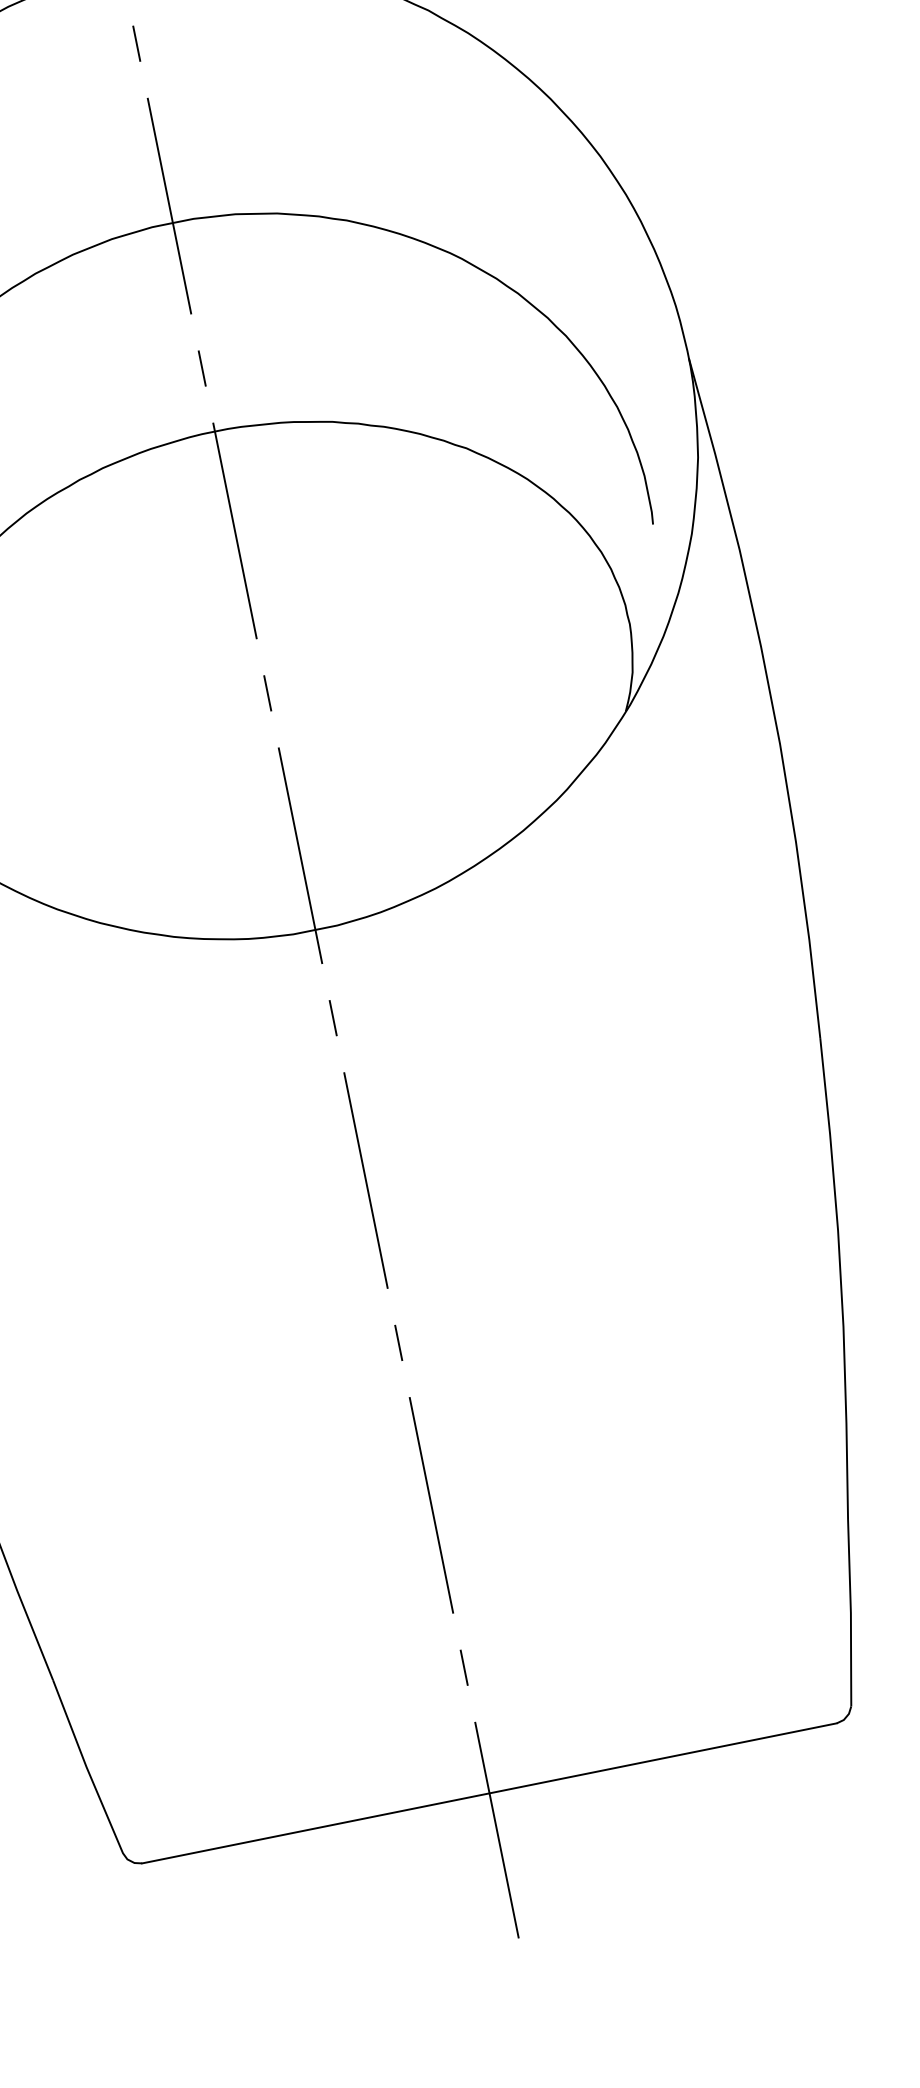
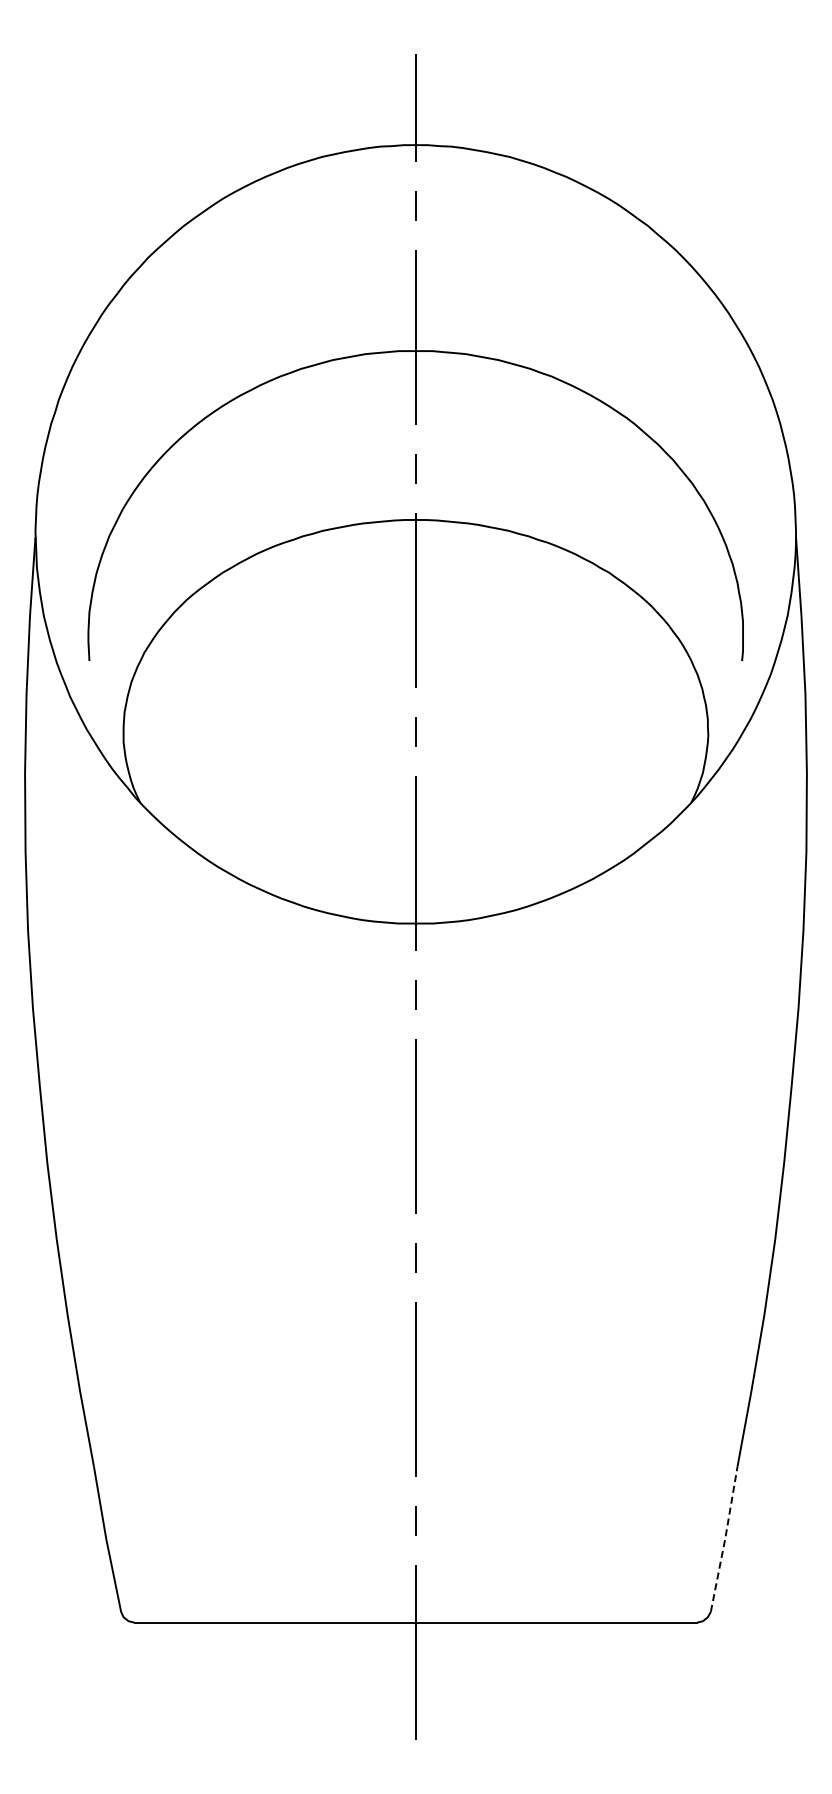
line: (851, 1613) -> (725, 1539), solid -> dashed

